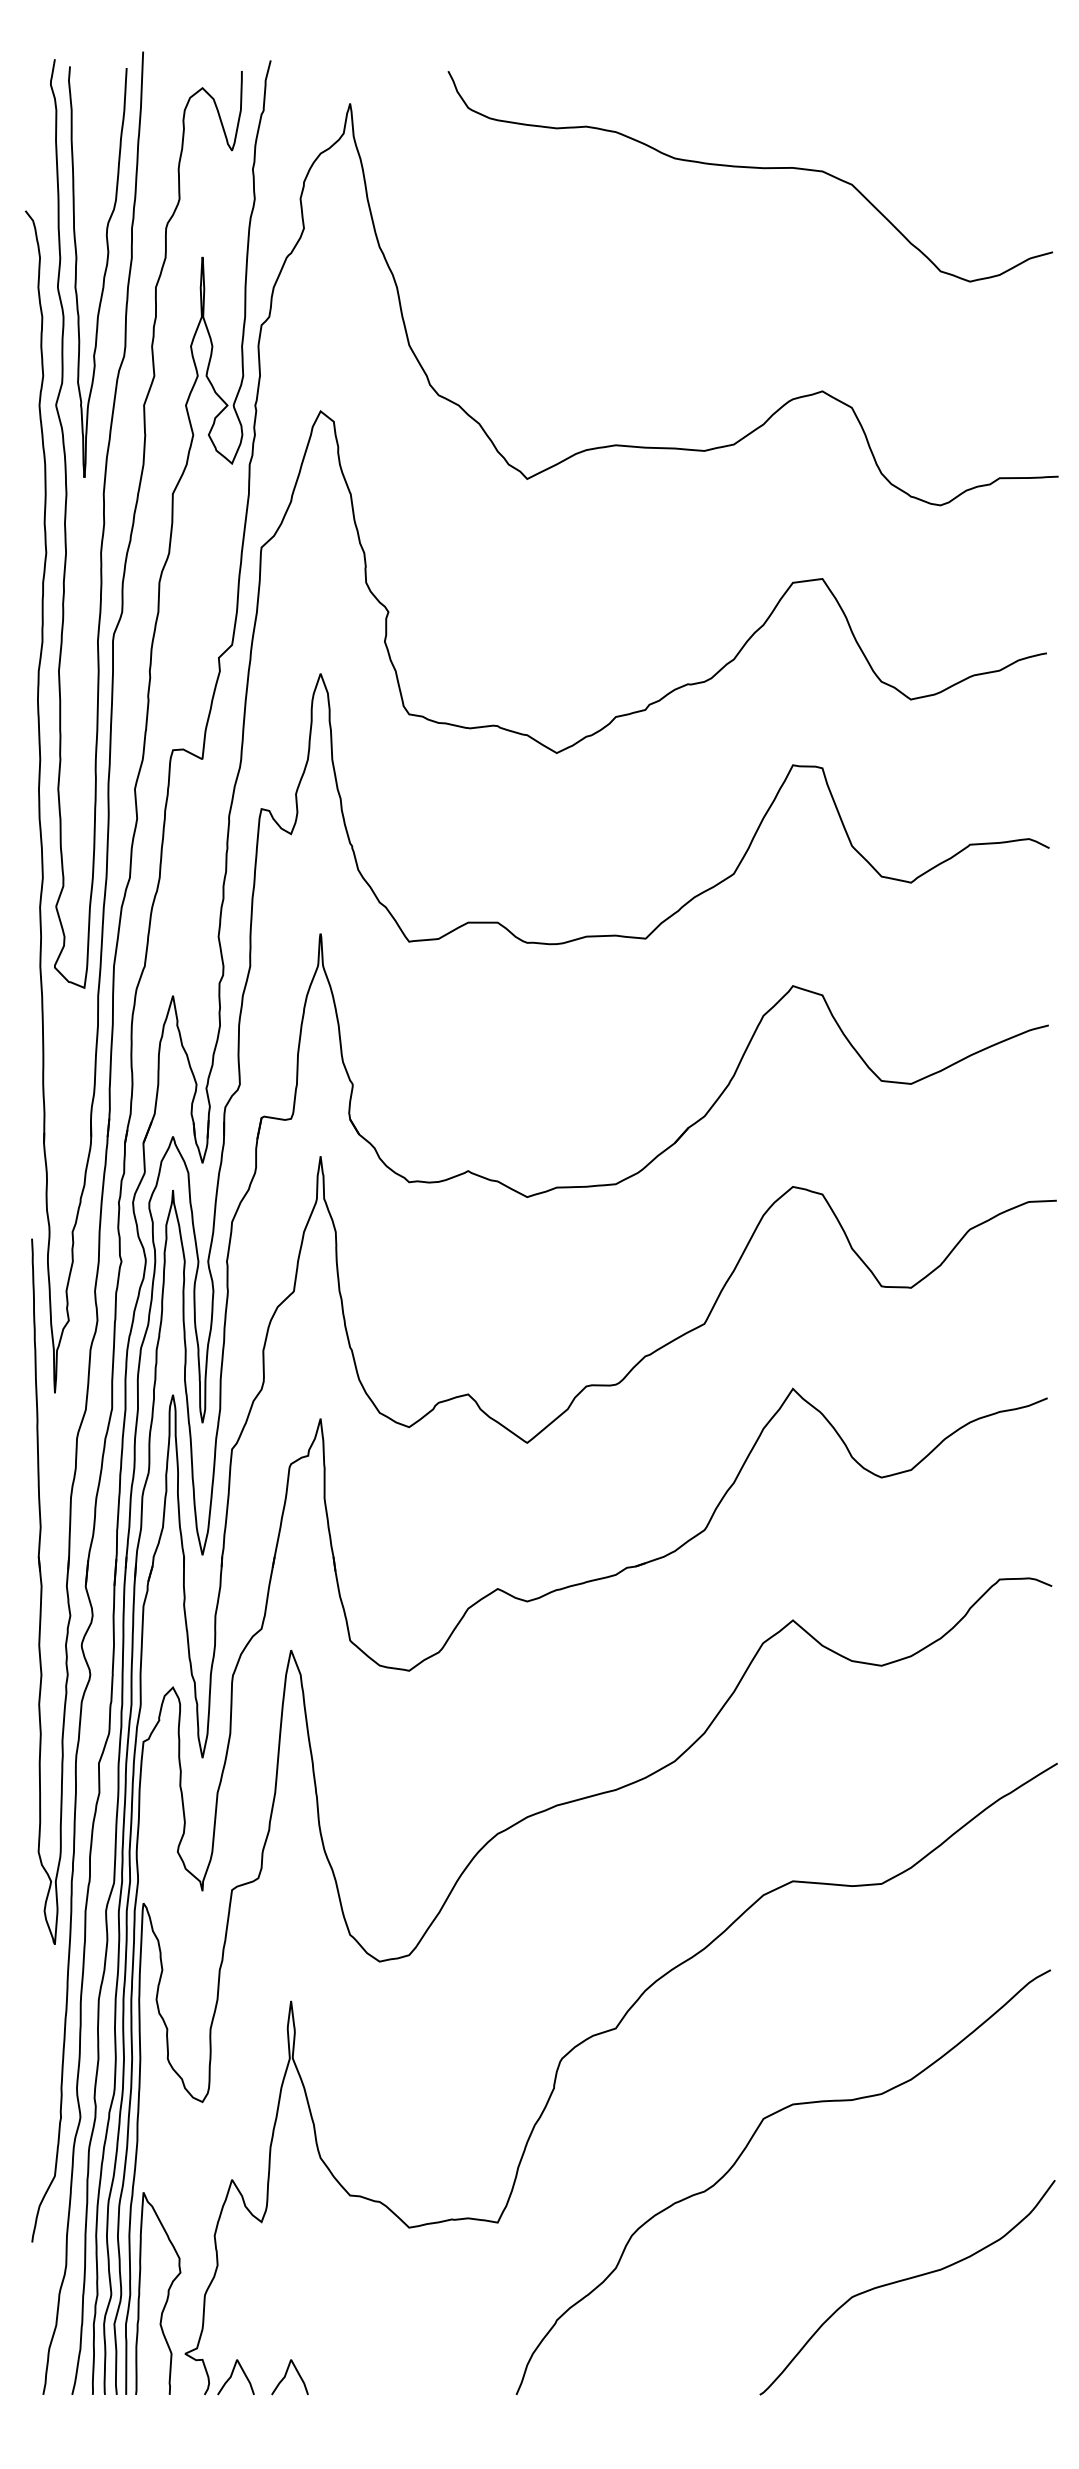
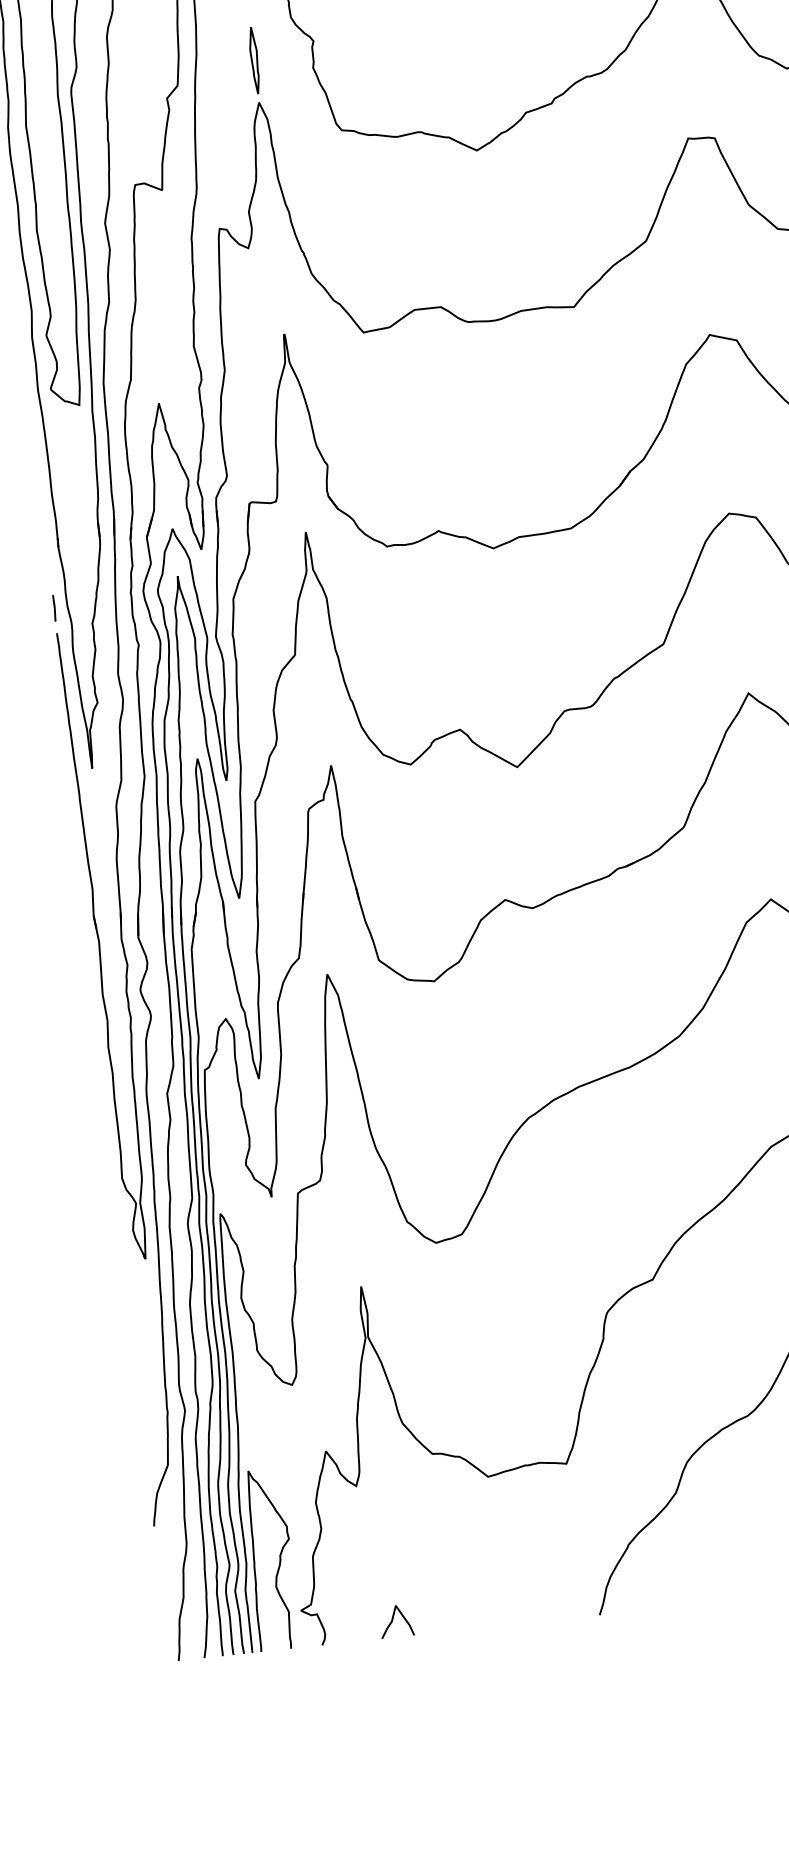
part: (320, 626) -> (254, 60), added
line: (32, 1210) -> (54, 608), added
curve: (232, 2375) -> (345, 1625), removed

